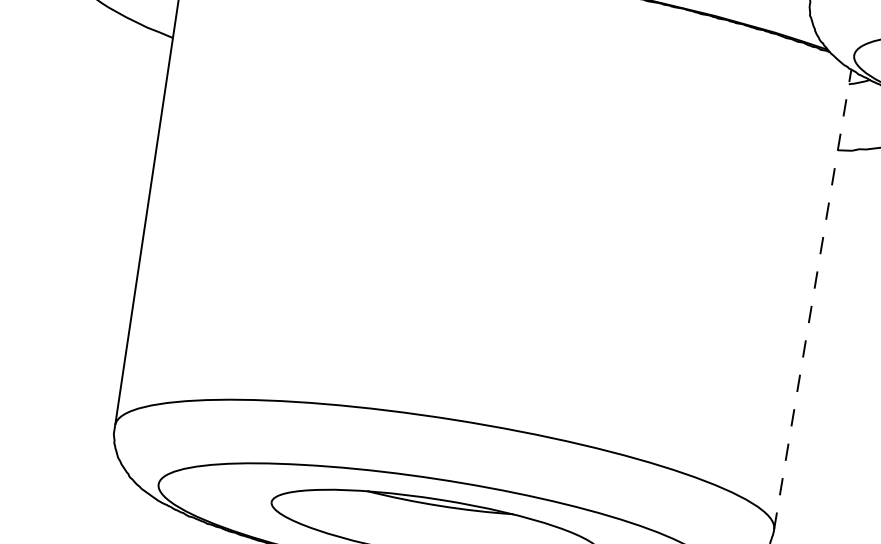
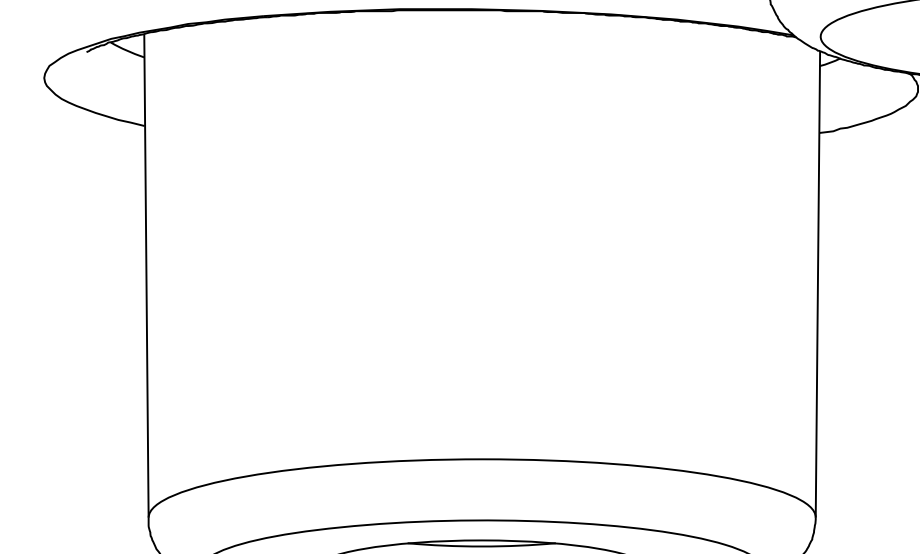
line: (812, 299) -> (817, 284), dashed -> solid

